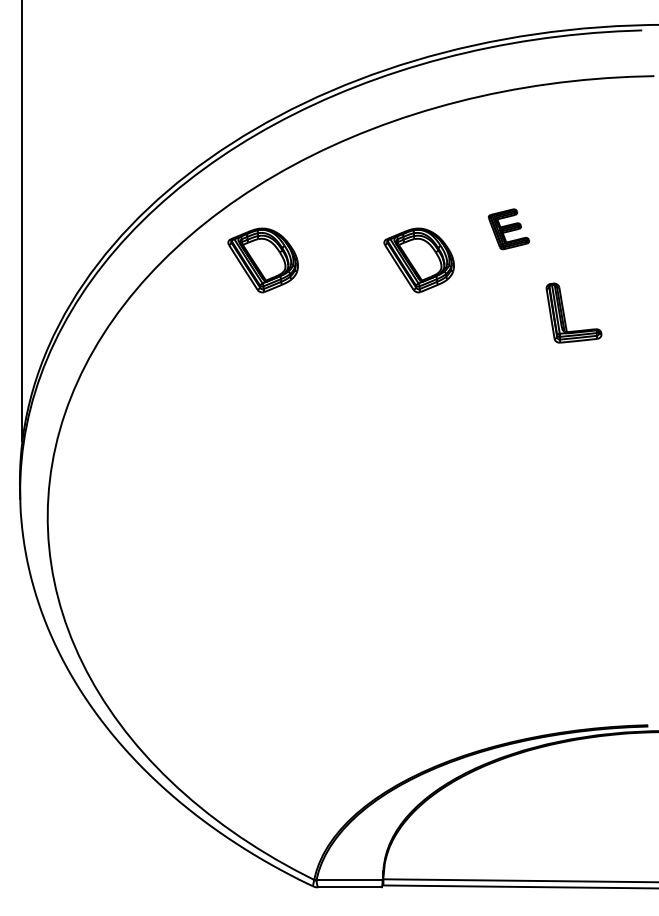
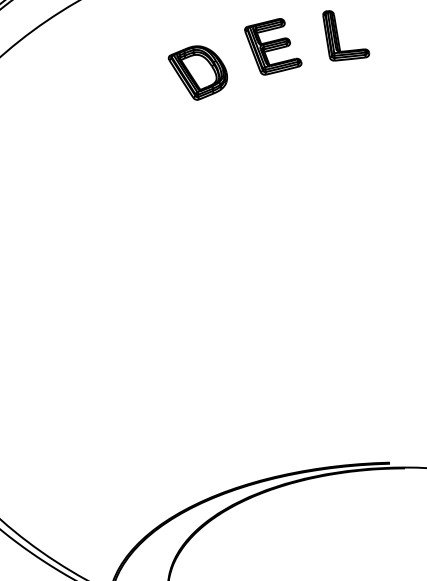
part: (508, 229) -> (272, 47), size x1.67
part: (262, 260) -> (66, 73), removed
part: (565, 316) -> (339, 38), moved

